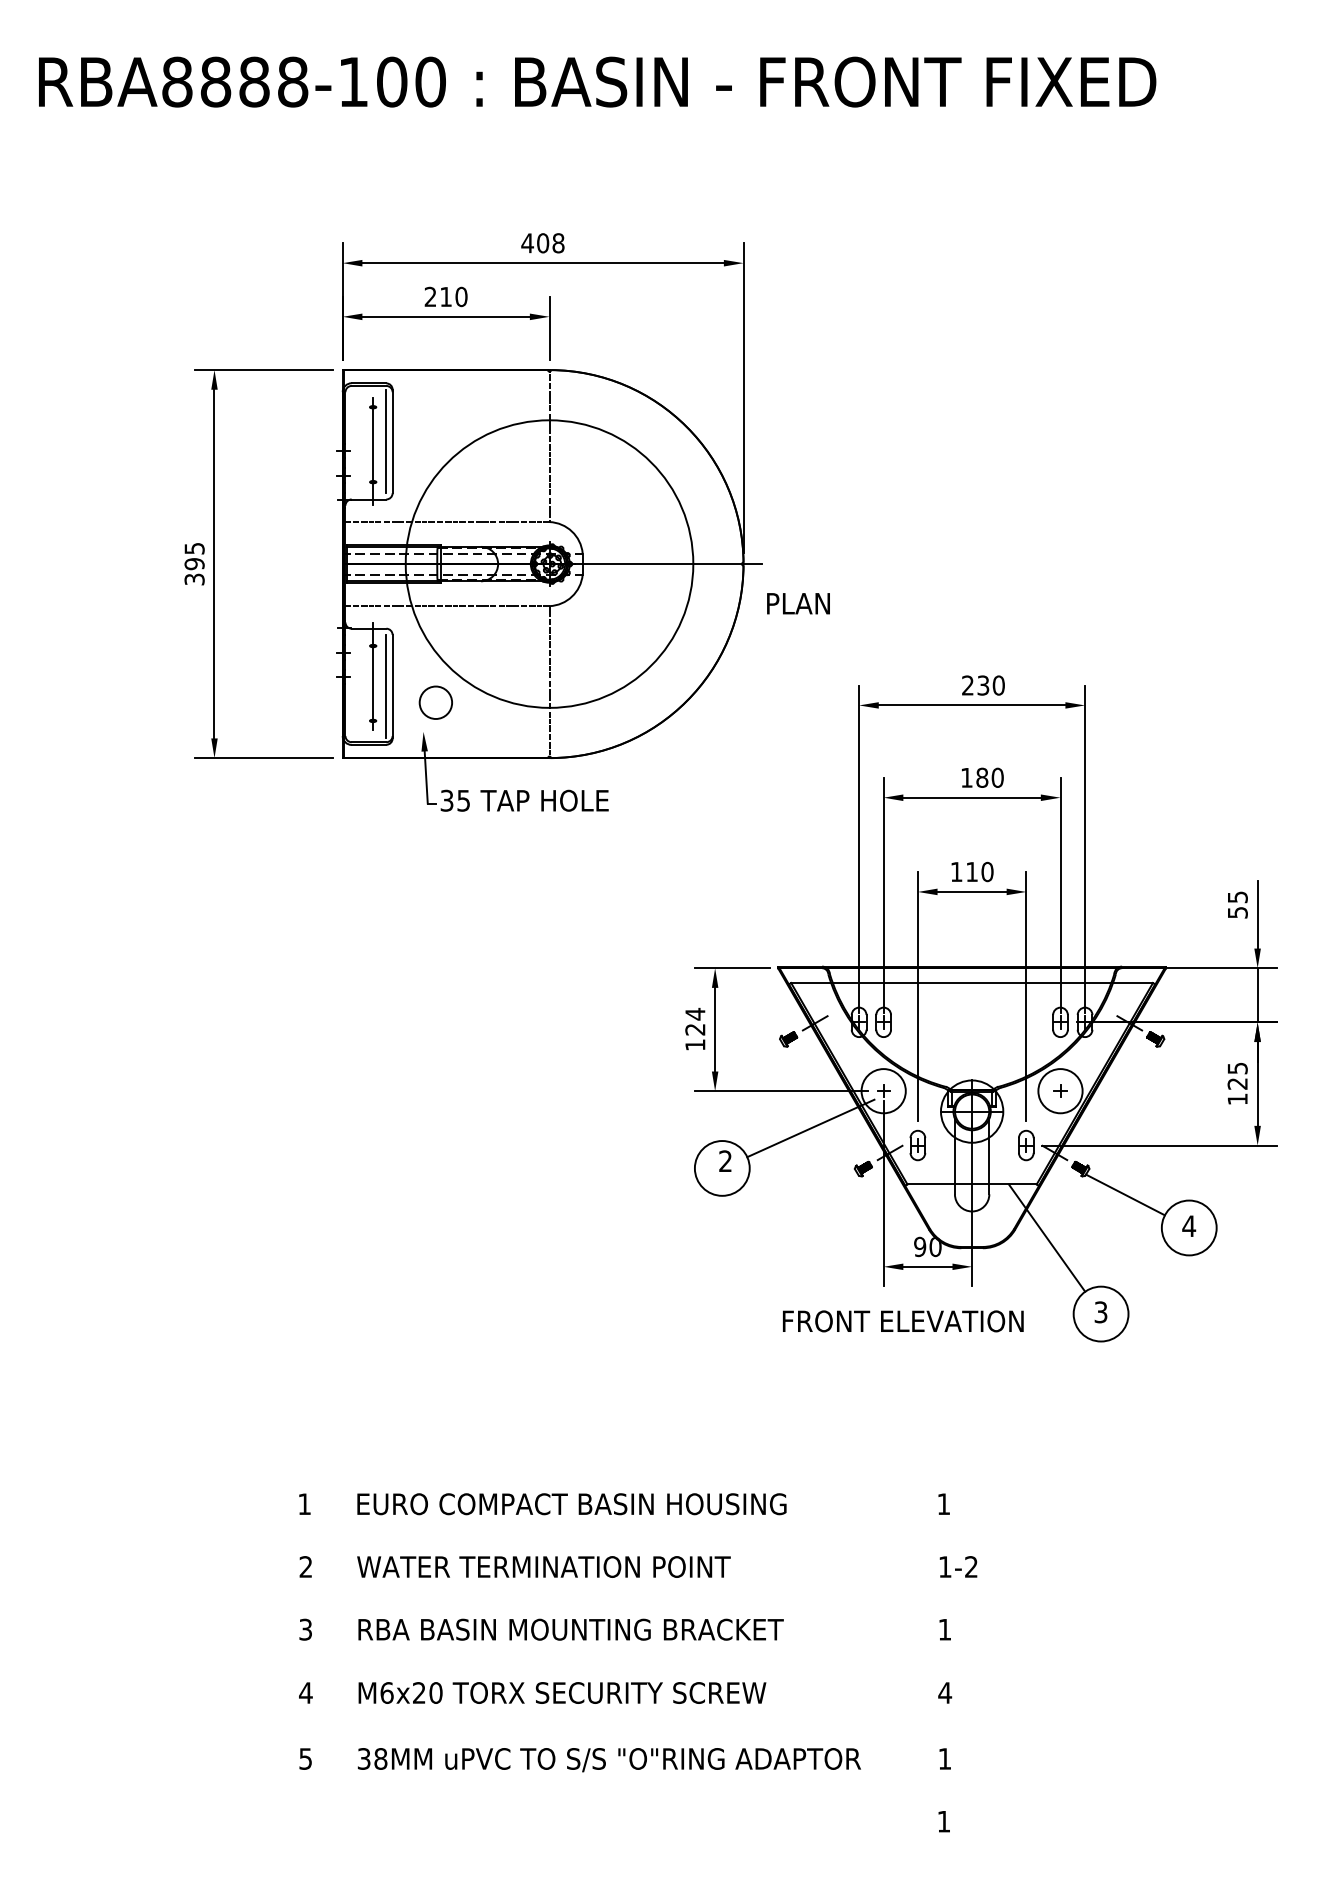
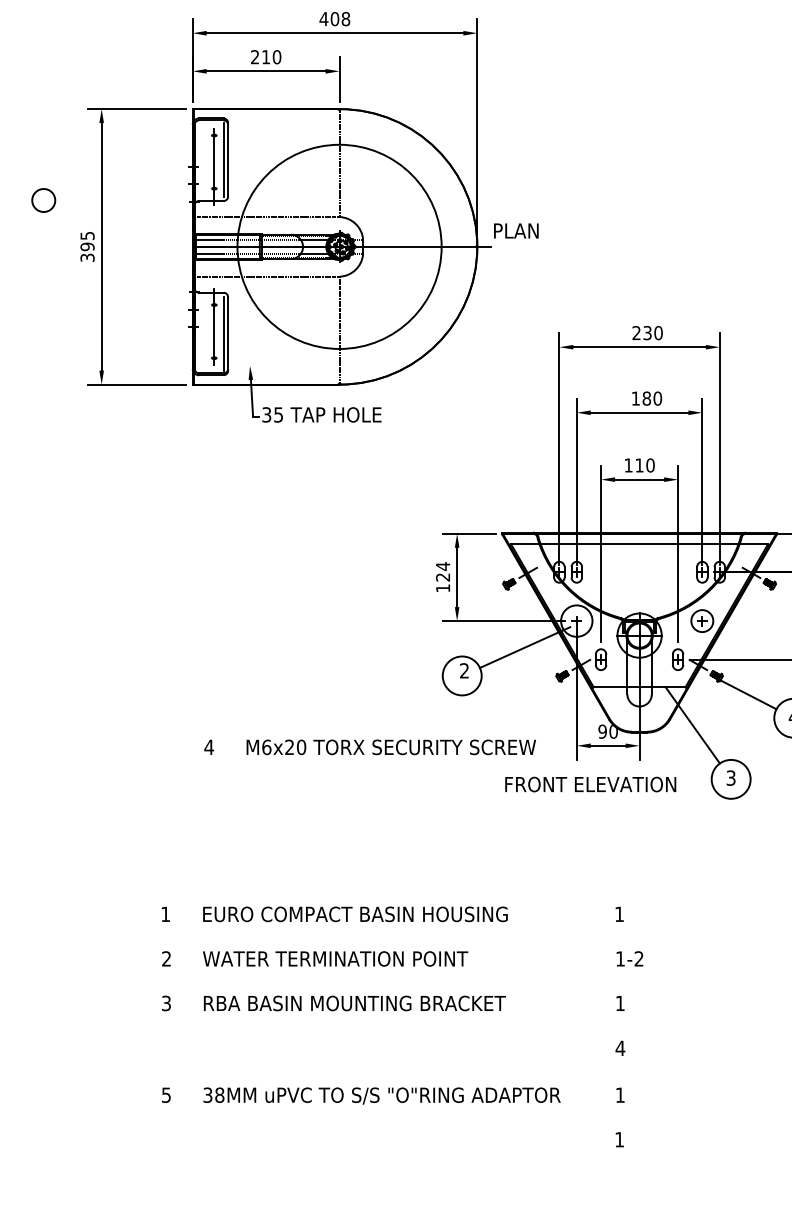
text: (798, 603) -> (516, 230), moved
circle: (435, 702) -> (43, 200), moved
circle: (1060, 1091) -> (702, 621), size x0.7
text: (532, 1692) -> (370, 747), moved

